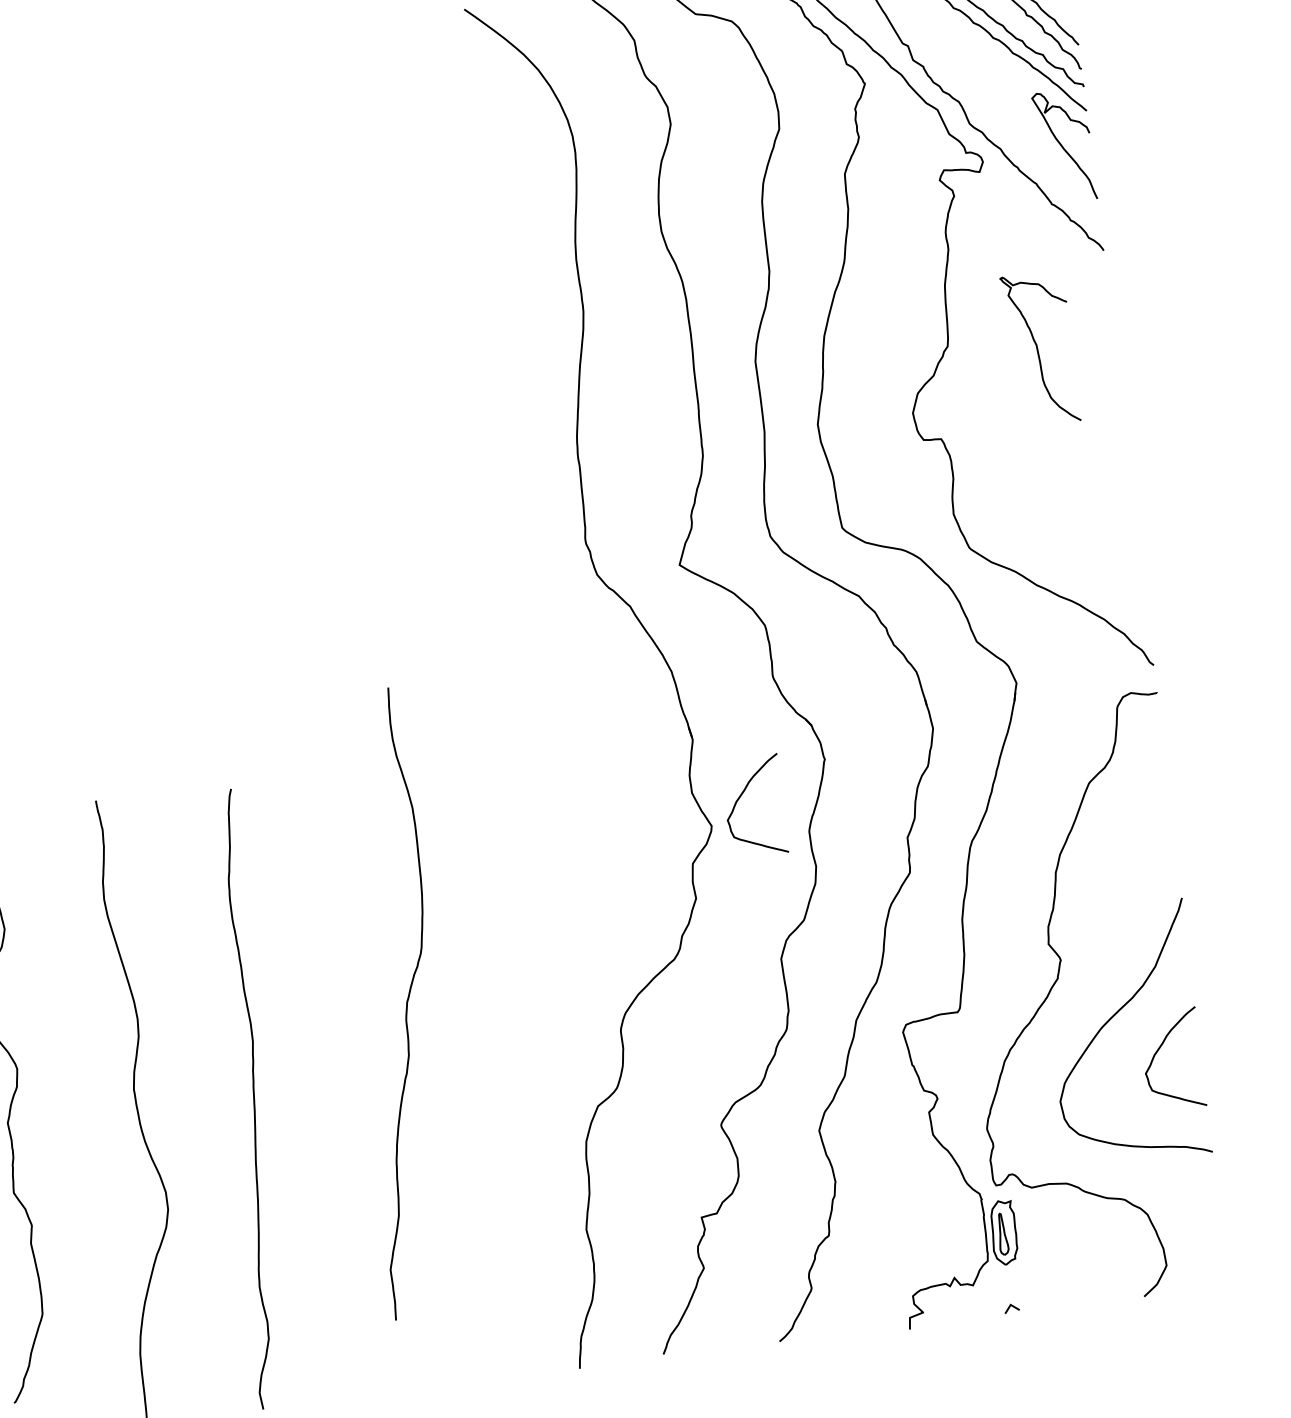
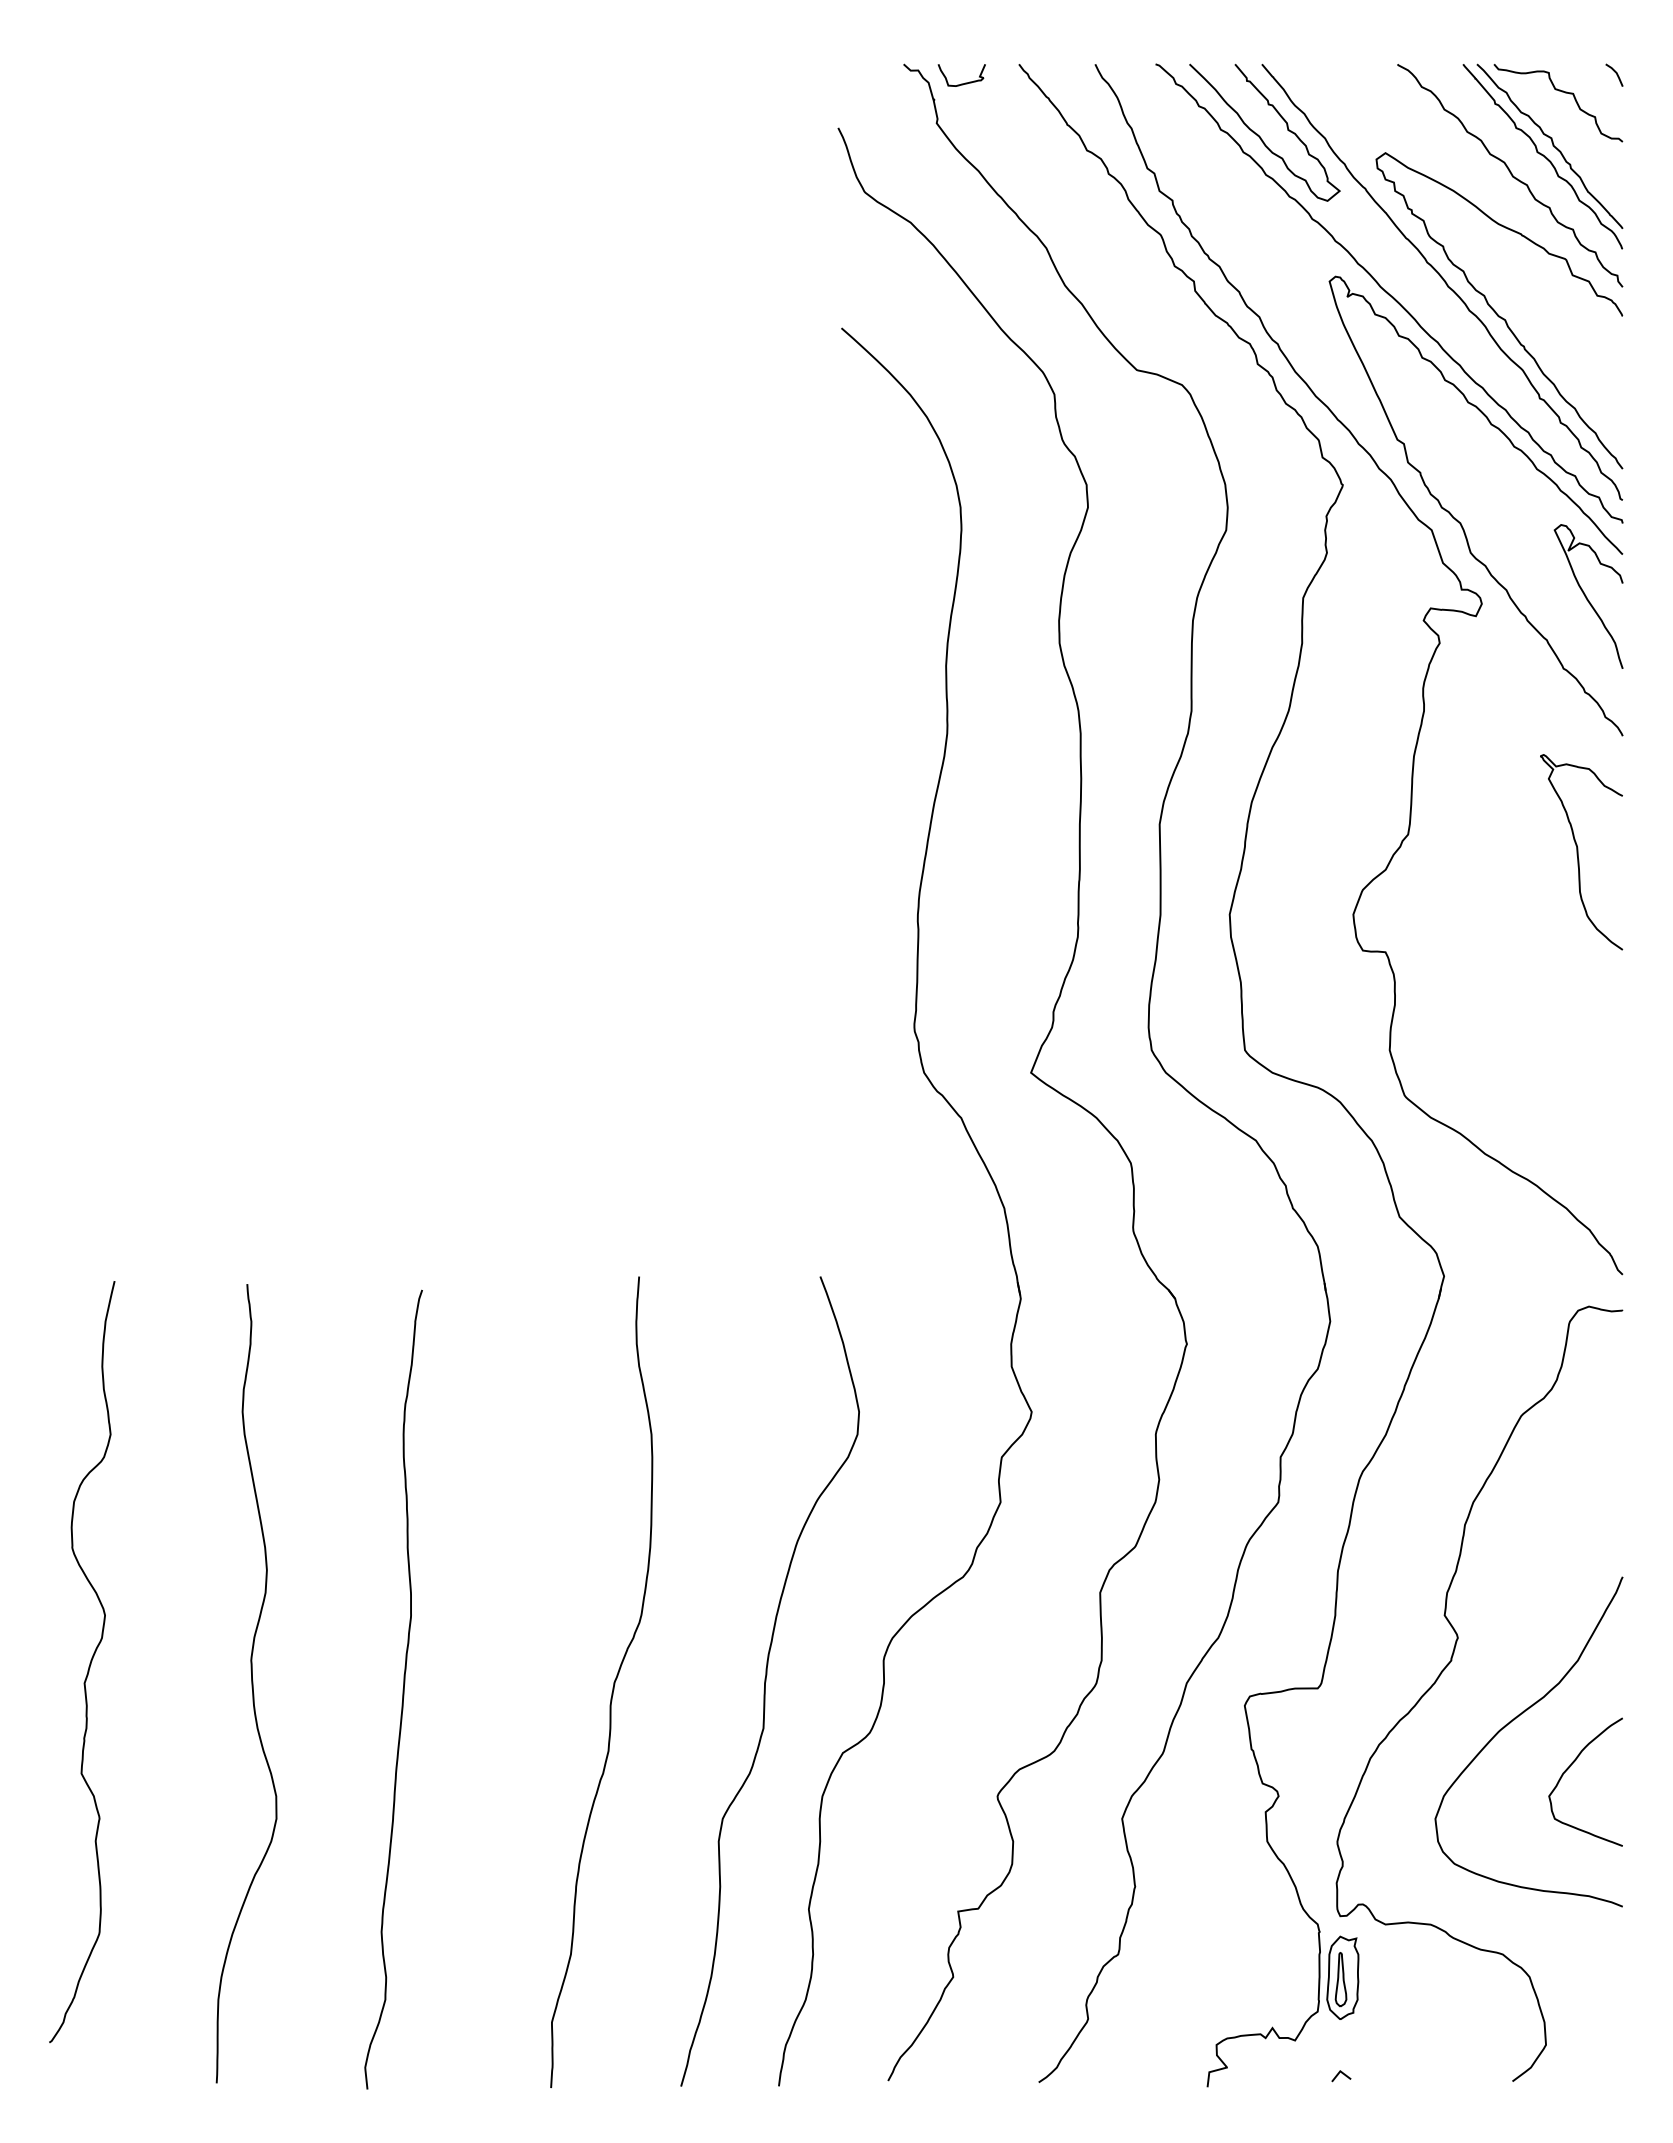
curve: (1038, 349) -> (1578, 852), moved
curve: (741, 796) -> (1074, 1378), removed
curve: (406, 1002) -> (613, 1682), moved
curve: (532, 1058) -> (766, 1681), added

